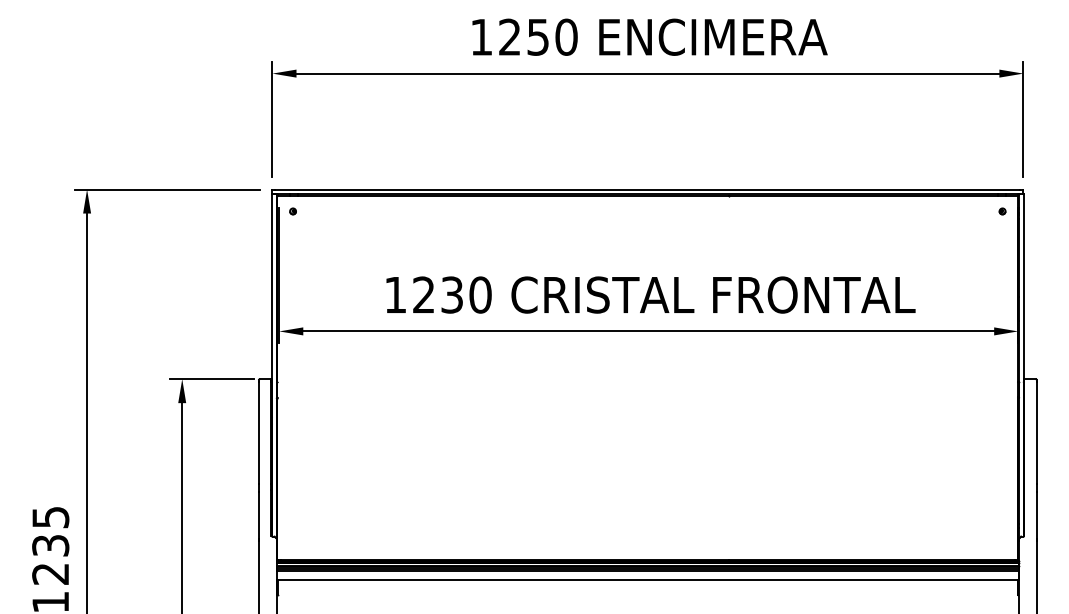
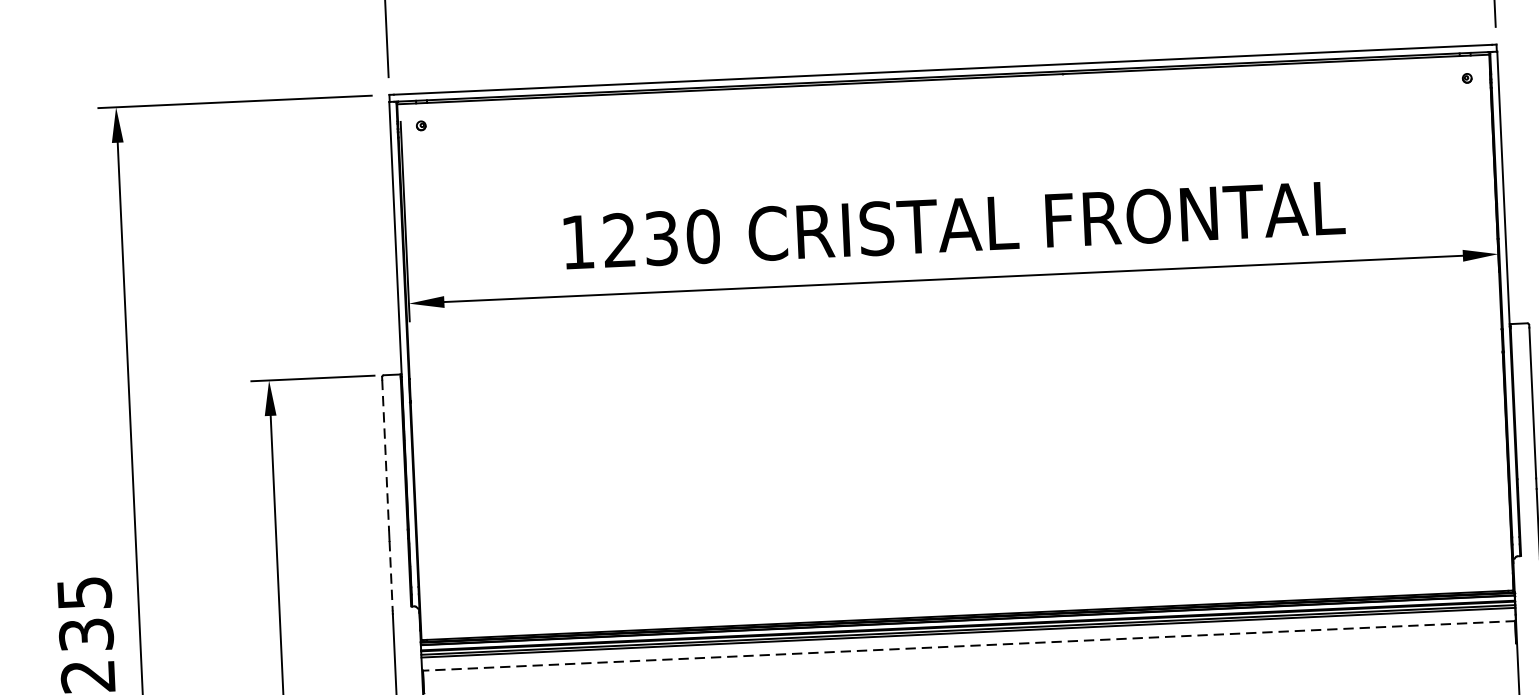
line: (258, 433) -> (385, 455), solid -> dashed
line: (258, 515) -> (390, 576), solid -> dashed
line: (647, 580) -> (968, 646), solid -> dashed

